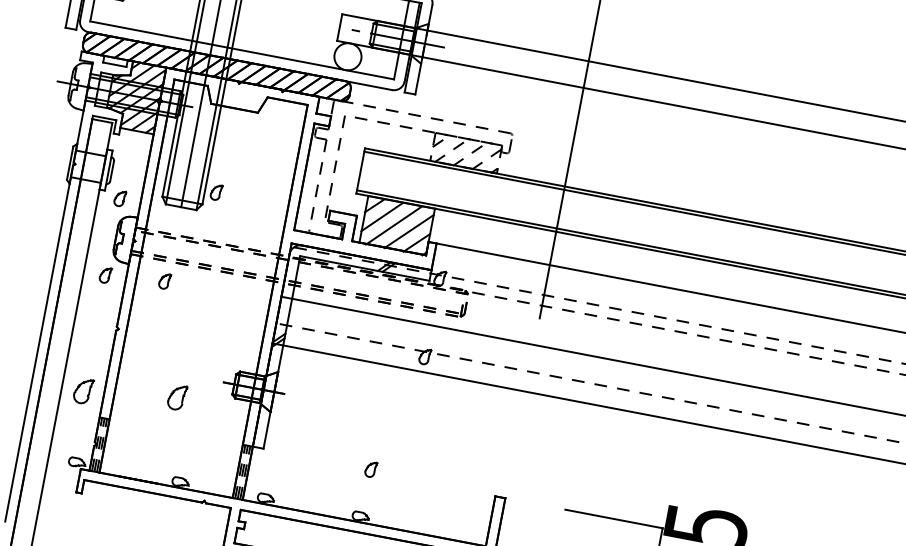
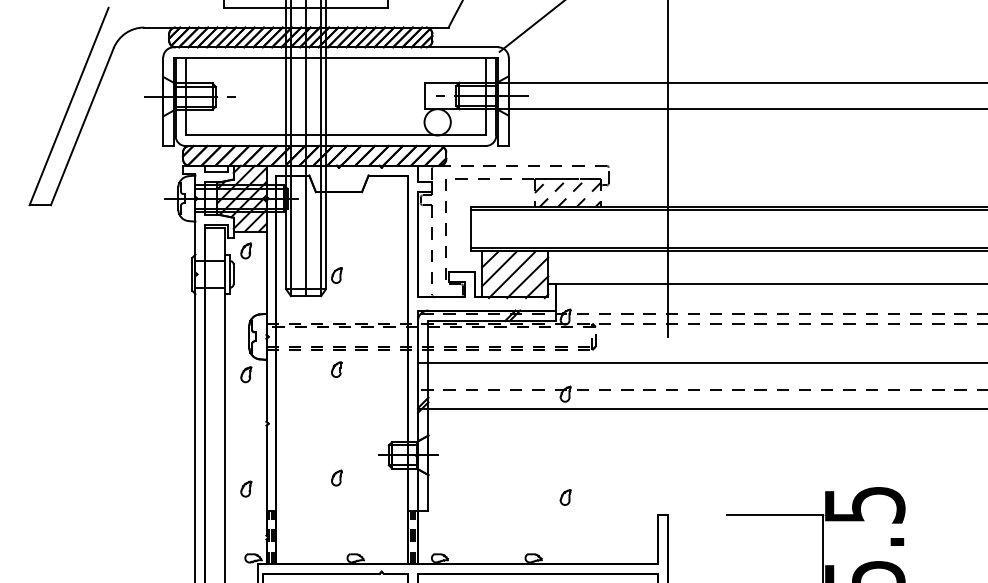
part: (119, 197) -> (245, 250), moved
part: (164, 281) -> (336, 369), moved
part: (83, 390) -> (246, 488), size x0.62
part: (176, 396) -> (336, 477), size x0.62
part: (370, 469) -> (565, 497), moved

